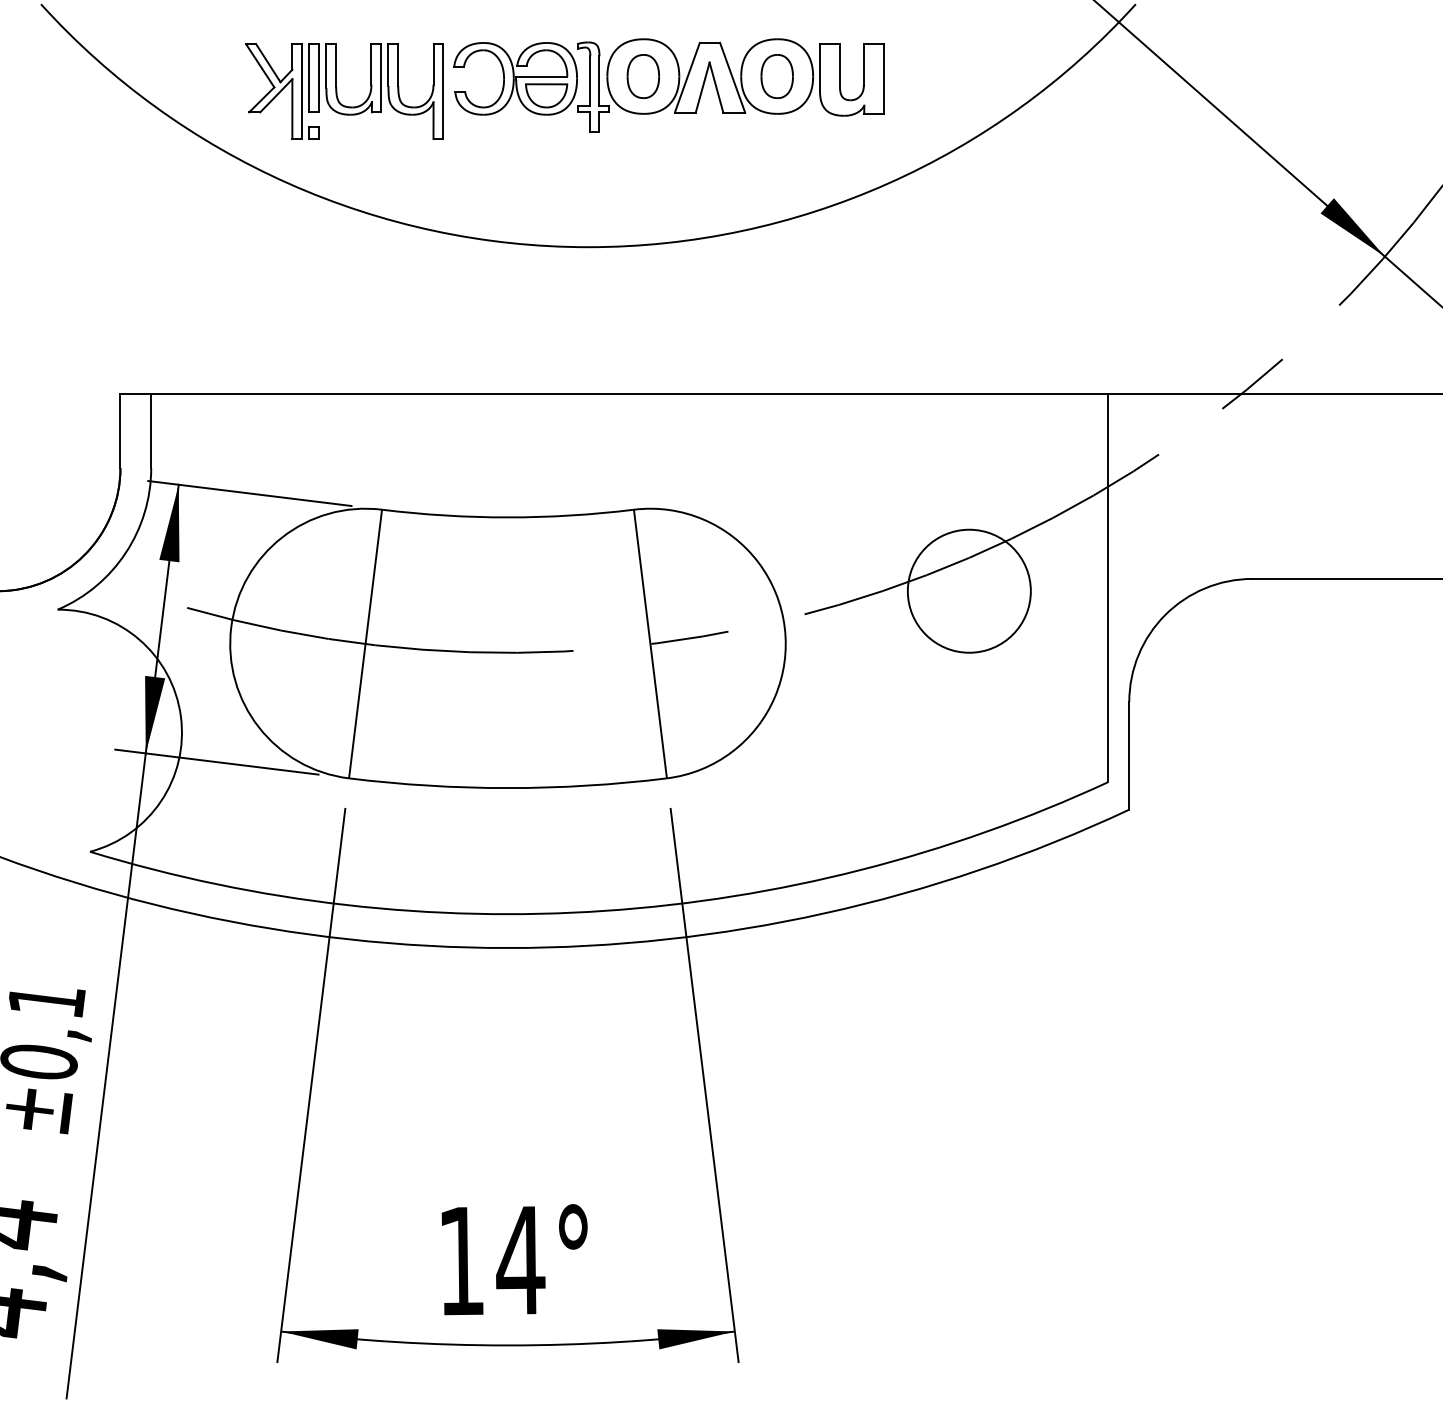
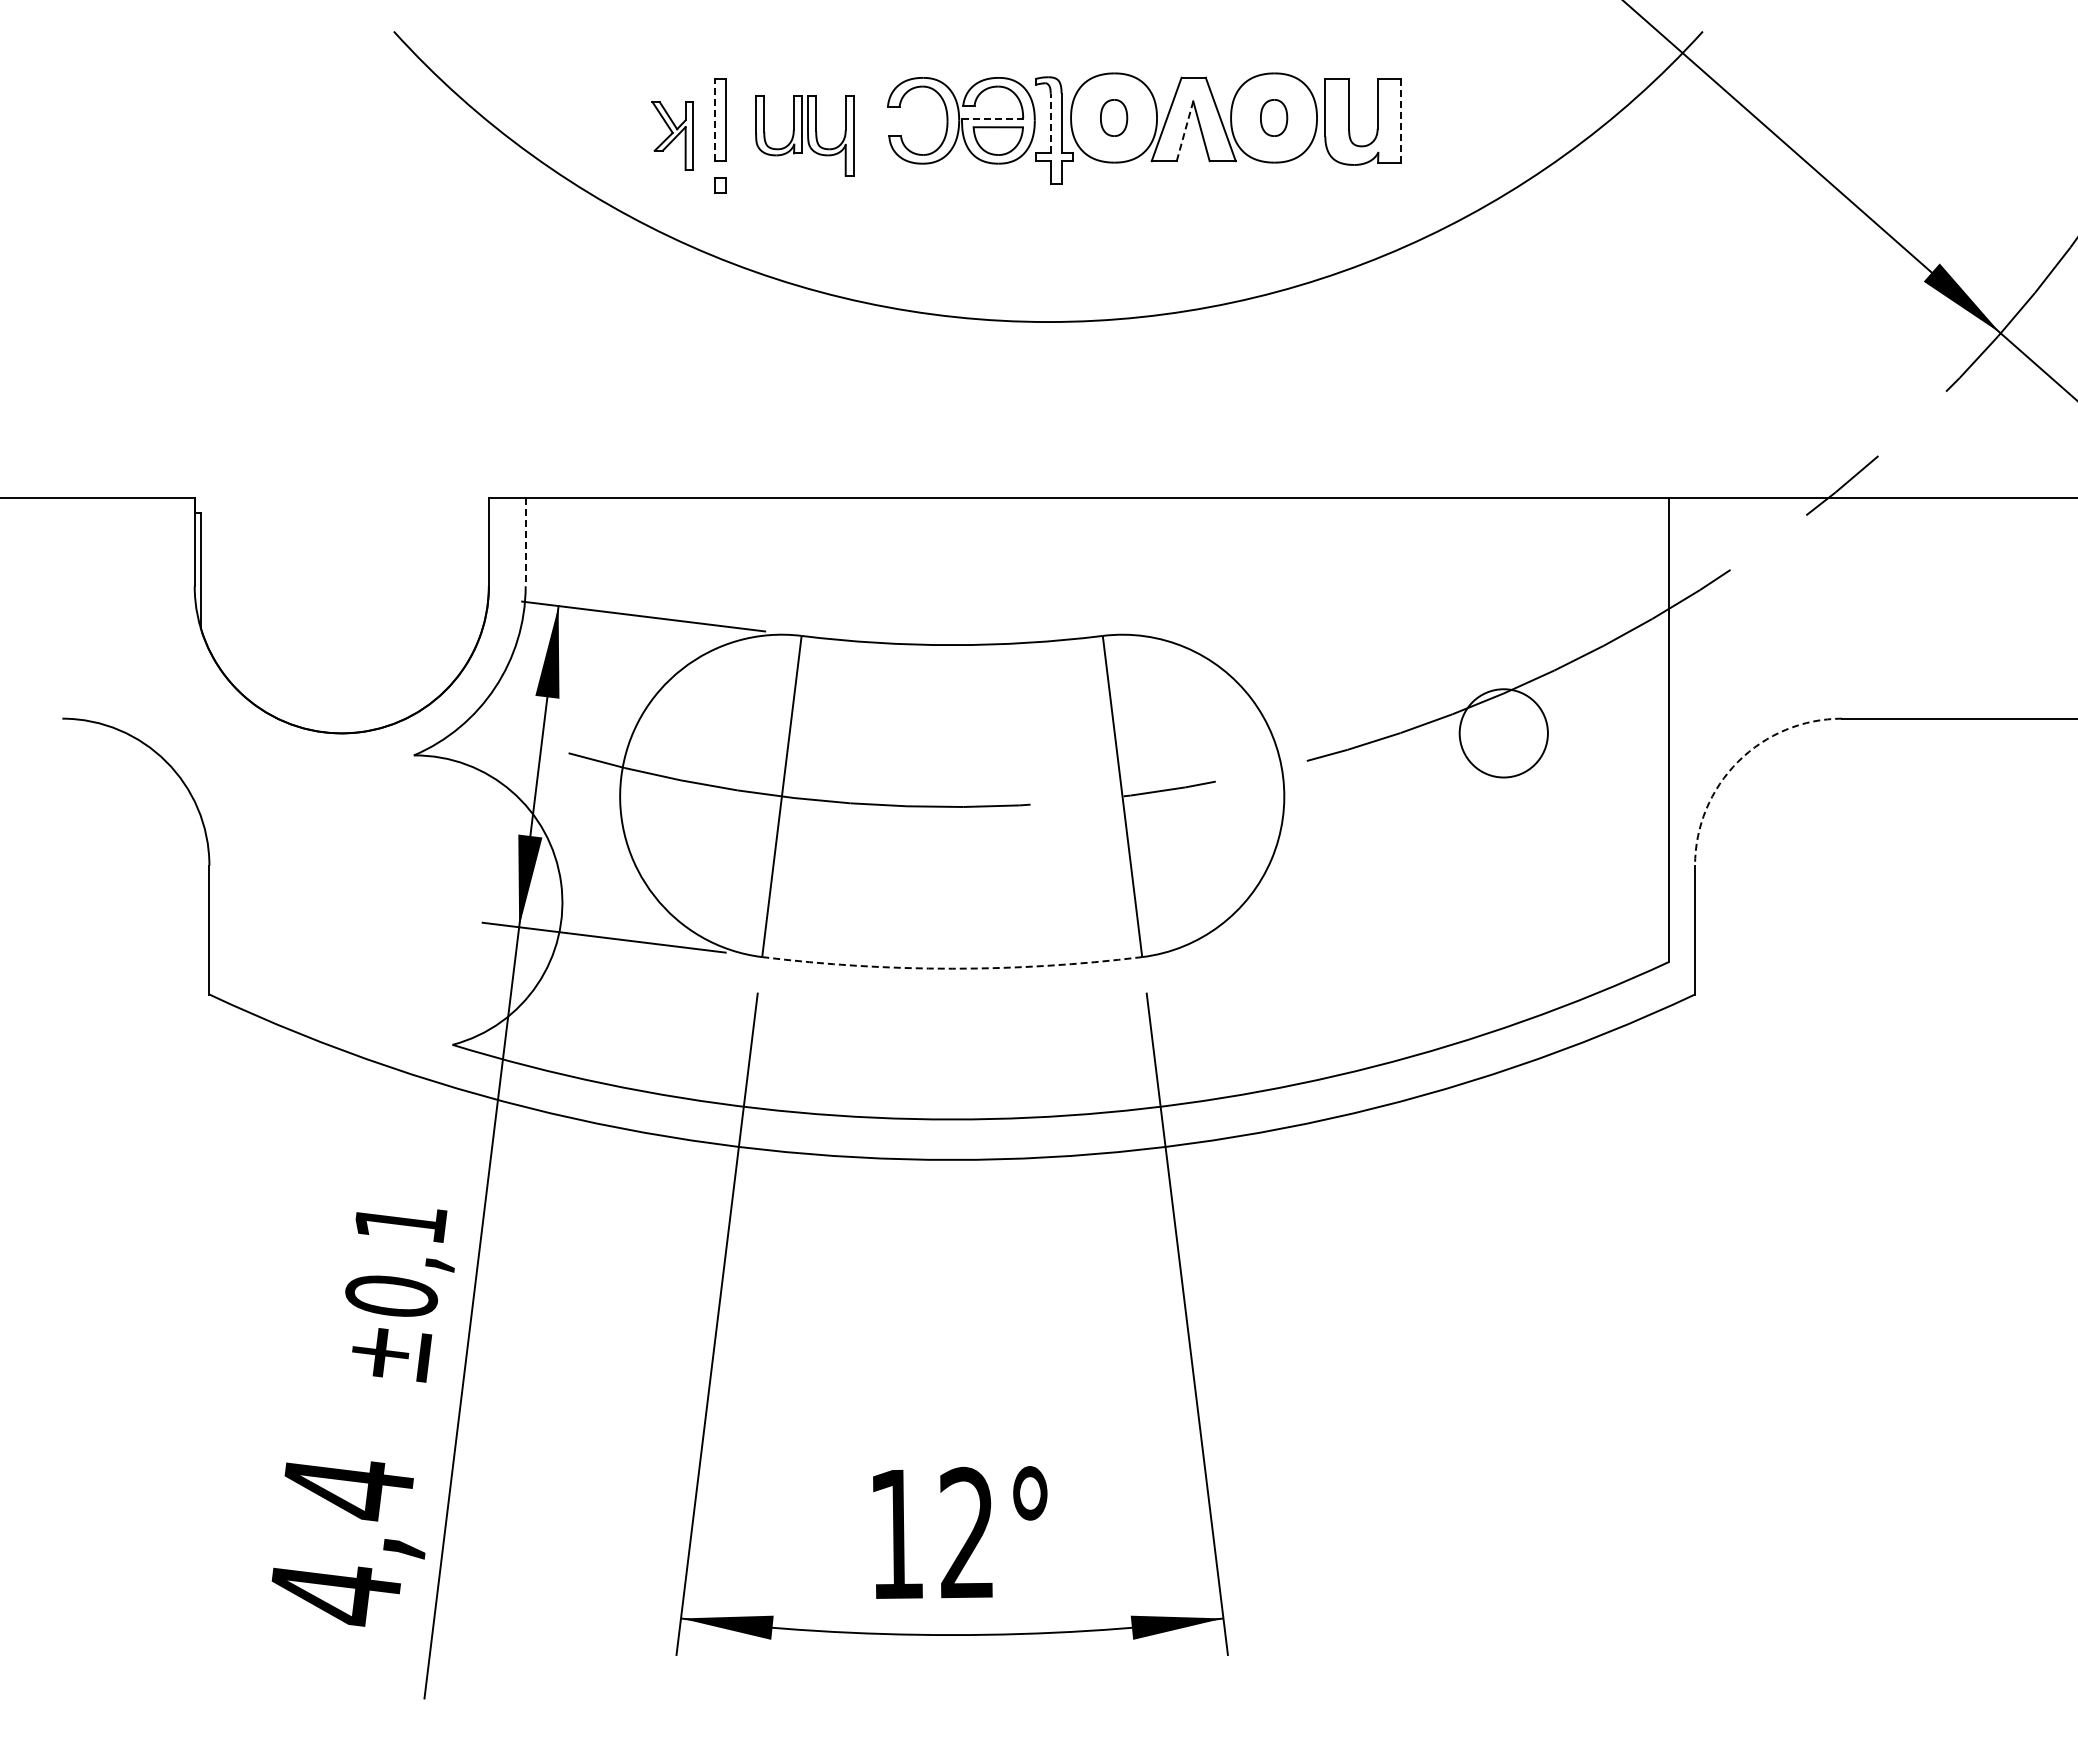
line: (541, 76) -> (992, 118), solid -> dashed
part: (642, 76) -> (1113, 117), size x0.7
part: (776, 76) -> (1273, 117), size x0.7
line: (309, 78) -> (714, 120), solid -> dashed
line: (883, 79) -> (1401, 121), solid -> dashed
line: (590, 81) -> (1050, 123), solid -> dashed
line: (702, 87) -> (1184, 131), solid -> dashed
part: (274, 91) -> (672, 135), size x0.6
part: (384, 91) -> (804, 135), size x0.7
line: (151, 431) -> (525, 542), solid -> dashed
circle: (969, 590) -> (1503, 732), size x0.6
arc: (1165, 614) -> (1738, 761), solid -> dashed
arc: (508, 787) -> (952, 968), solid -> dashed
text: (520, 1259) -> (967, 1532), 14° -> 12°

